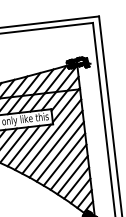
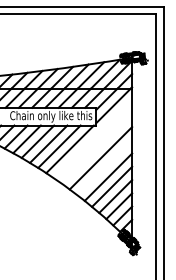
line: (52, 136) -> (93, 139), removed
line: (56, 143) -> (97, 148), removed
line: (64, 159) -> (104, 167), removed

